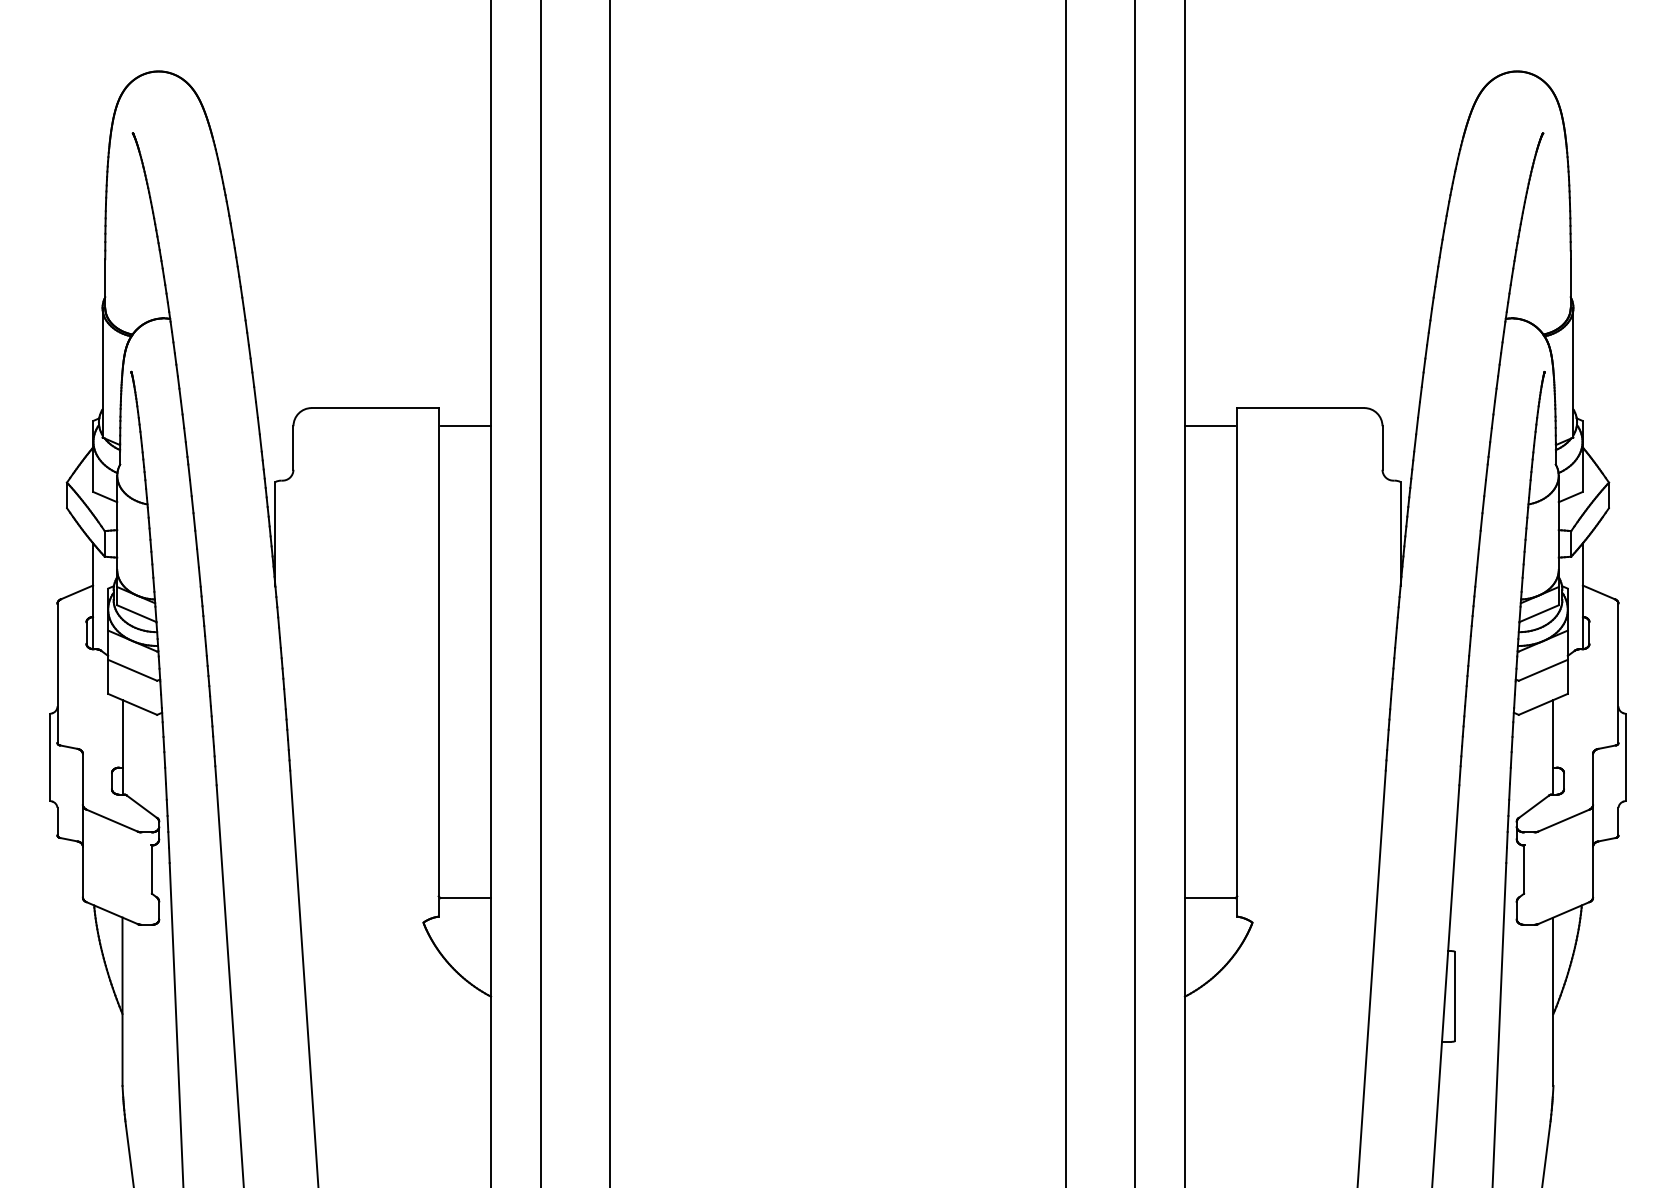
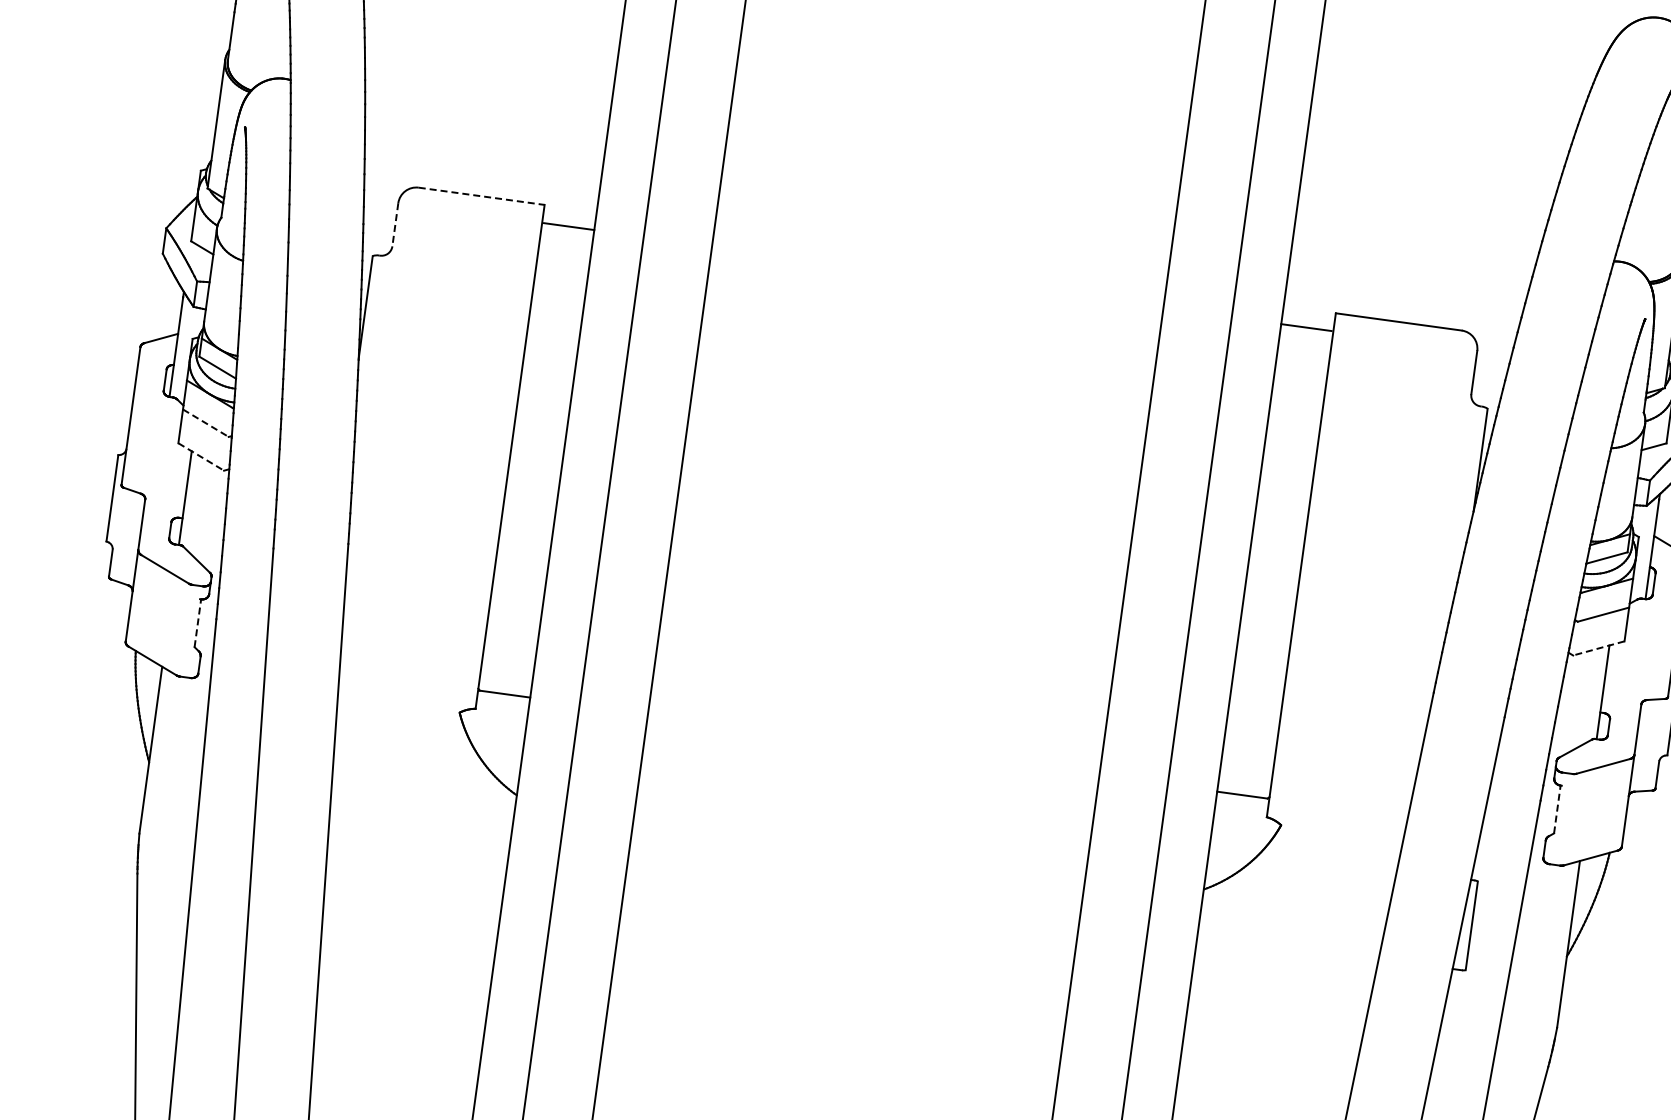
line: (375, 408) -> (481, 196), solid -> dashed
line: (293, 448) -> (395, 225), solid -> dashed
line: (132, 670) -> (205, 423), solid -> dashed
line: (132, 704) -> (201, 457), solid -> dashed
line: (1543, 704) -> (1599, 648), solid -> dashed
line: (151, 869) -> (197, 623), solid -> dashed
line: (1524, 869) -> (1557, 809), solid -> dashed

